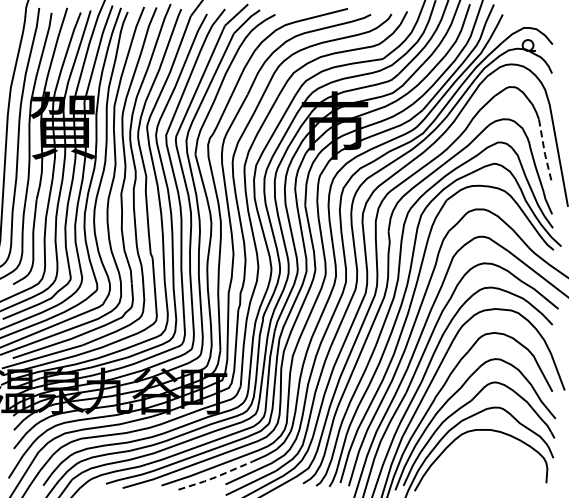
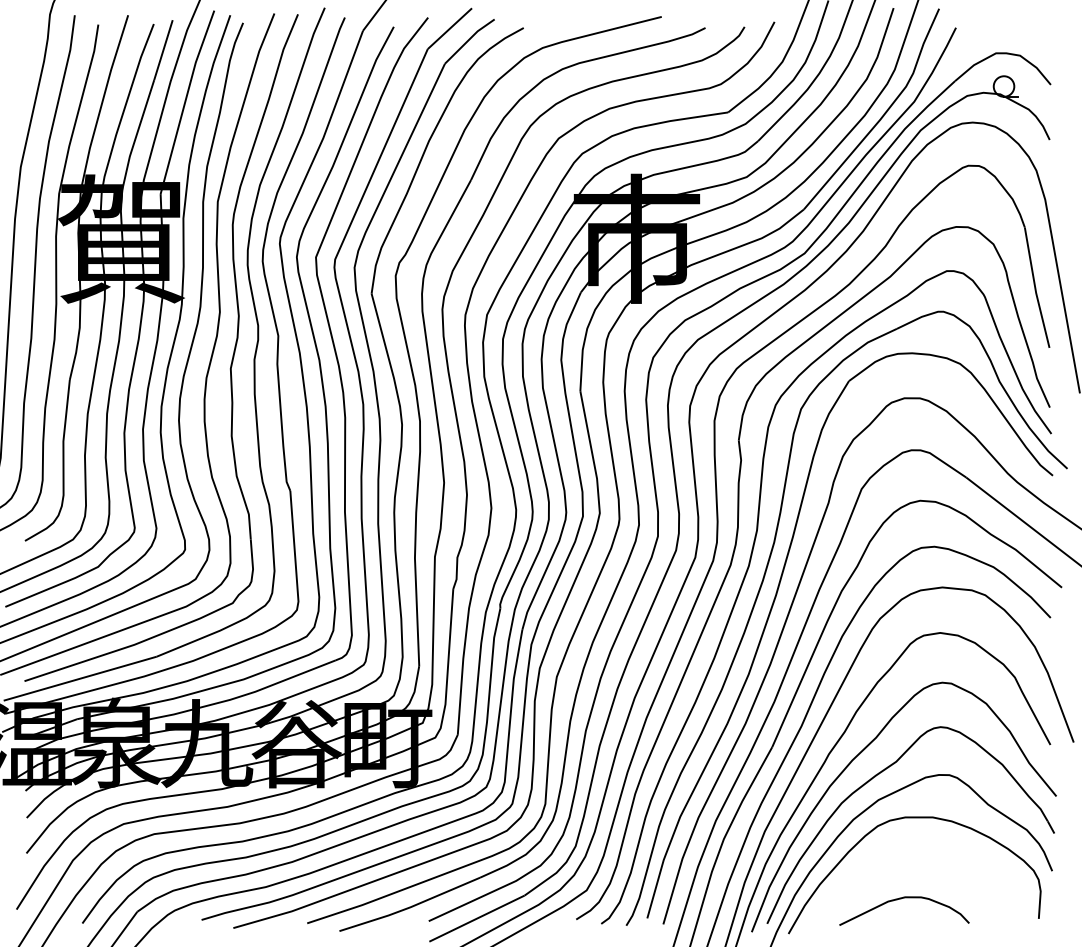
line: (544, 152) -> (1035, 290), dashed -> solid
curve: (474, 473) -> (902, 900), added
line: (215, 477) -> (409, 907), dashed -> solid

